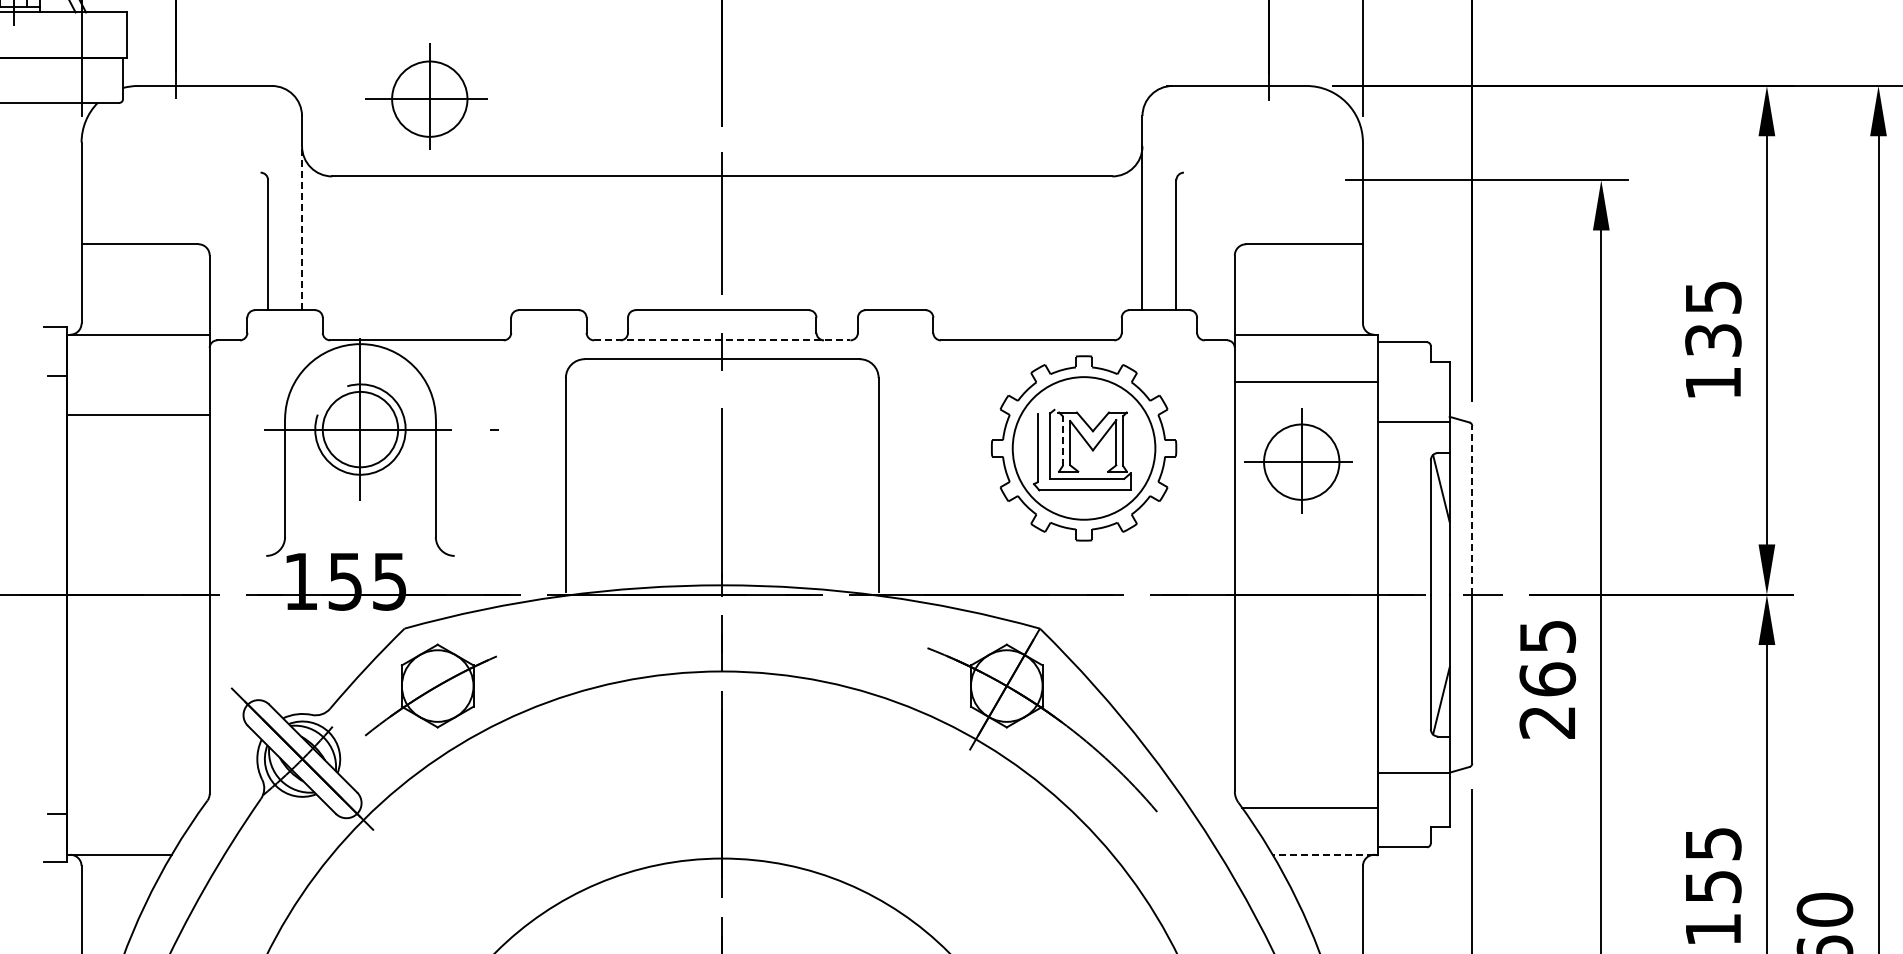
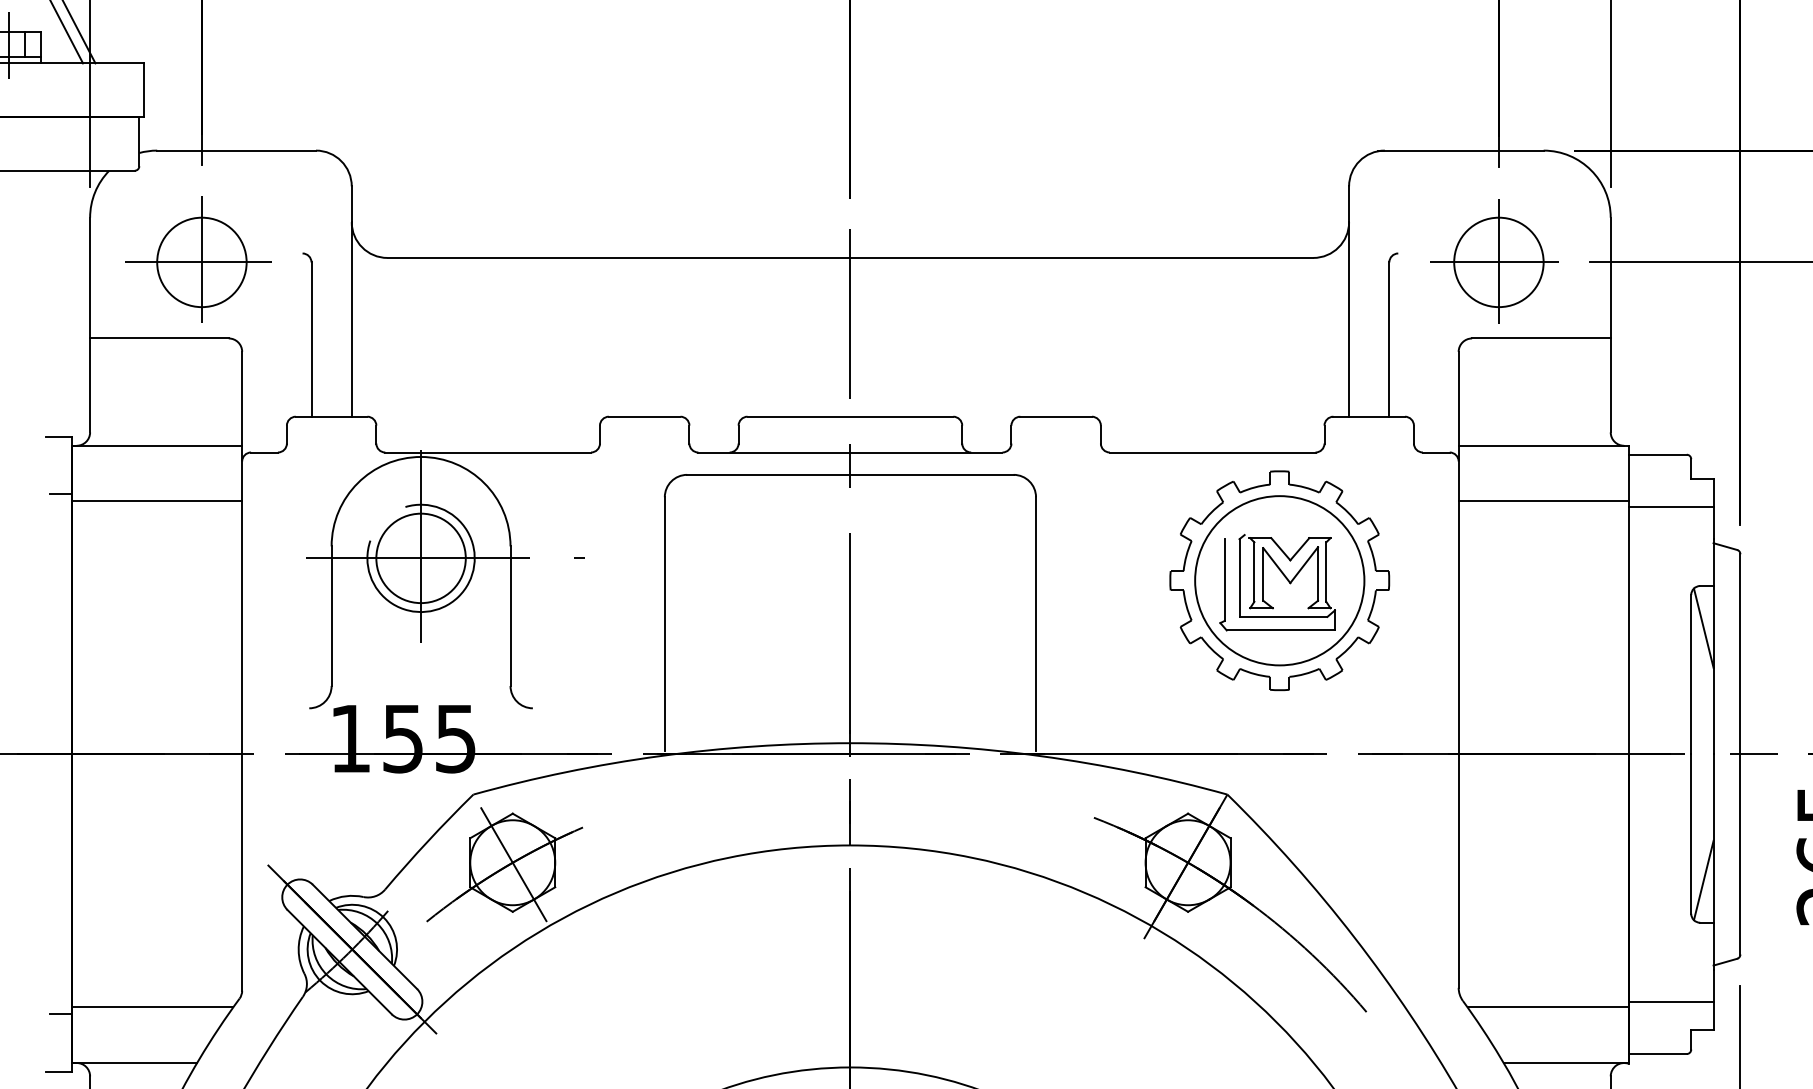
part: (426, 96) -> (198, 259), moved
line: (302, 228) -> (352, 319), dashed -> solid
line: (722, 340) -> (850, 452), dashed -> solid
line: (137, 414) -> (156, 501), moved
line: (1413, 422) -> (1670, 507), moved
line: (1062, 440) -> (1254, 571), dashed -> solid
part: (1298, 460) -> (1495, 260), moved
line: (1472, 509) -> (1740, 653), dashed -> solid
line: (438, 687) -> (513, 864), added
line: (1413, 773) -> (1670, 1002), moved
line: (134, 807) -> (152, 1006), added
line: (1323, 854) -> (1563, 1062), dashed -> solid

